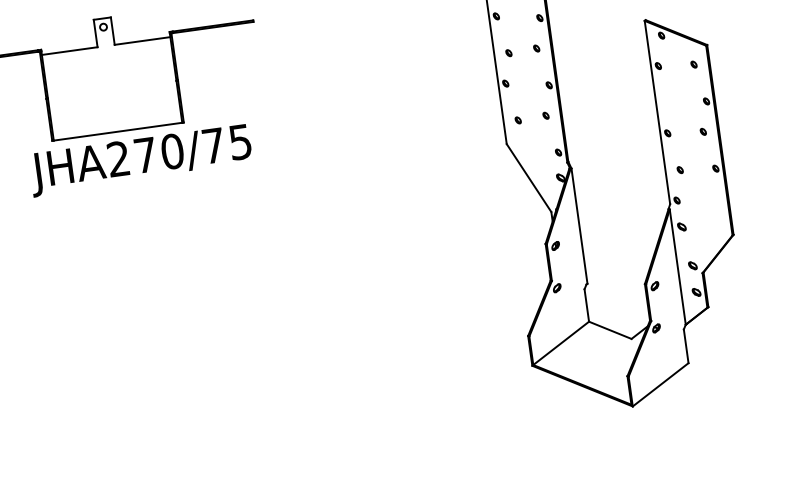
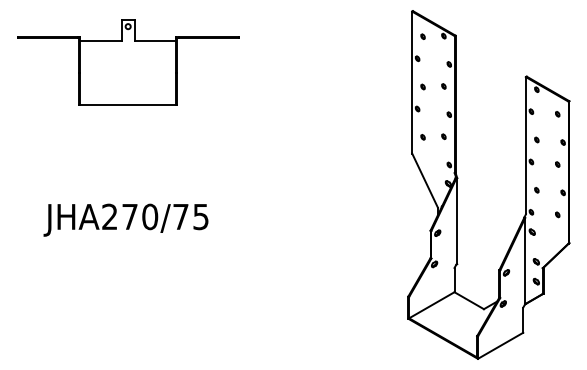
part: (670, 102) -> (536, 139), added
text: (140, 159) -> (125, 219), moved
part: (712, 198) -> (557, 214), added

